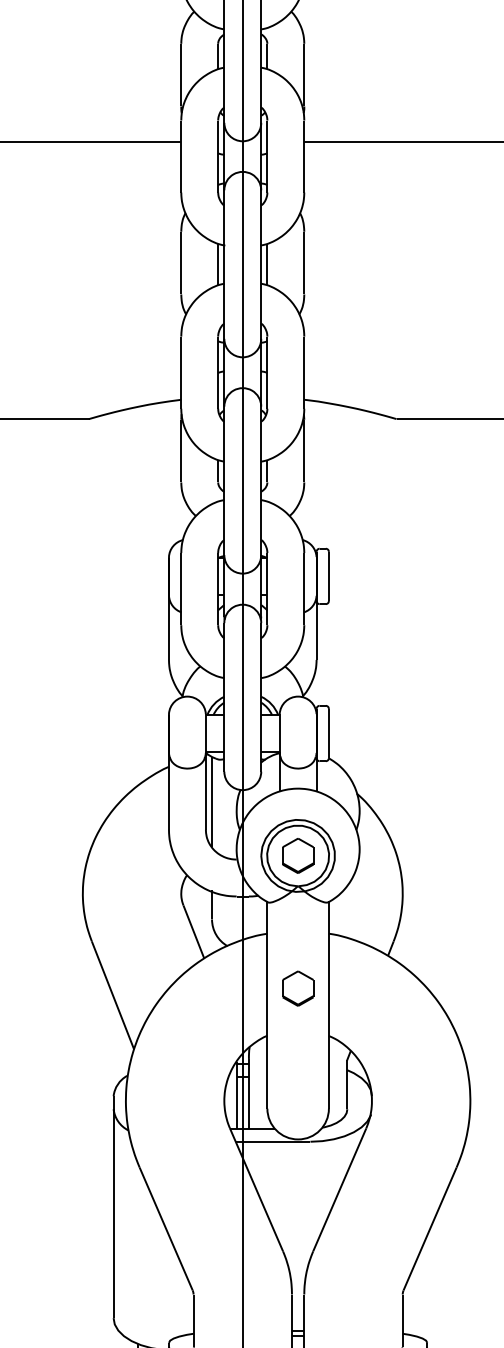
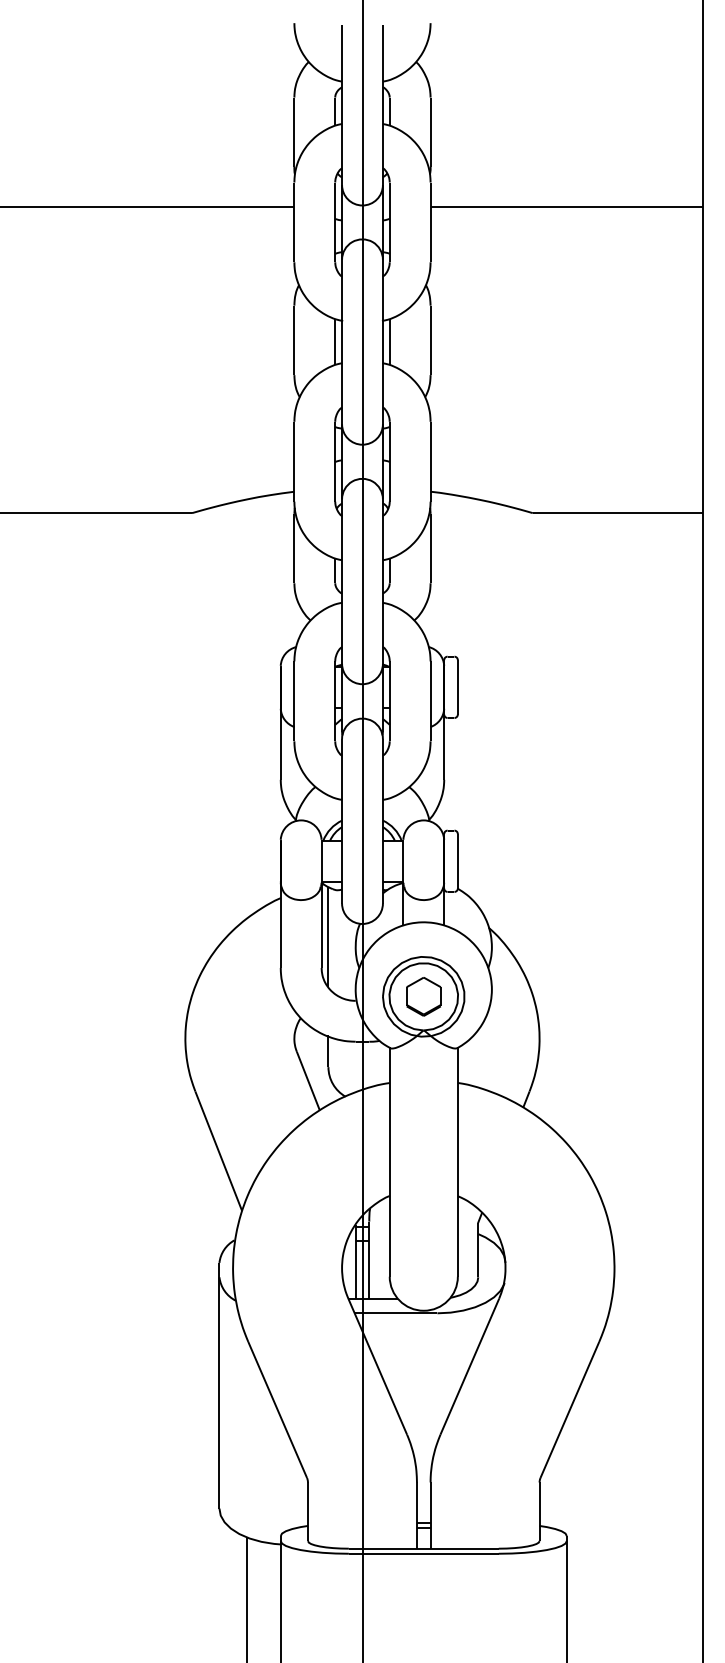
part: (297, 988) -> (423, 1143), removed

